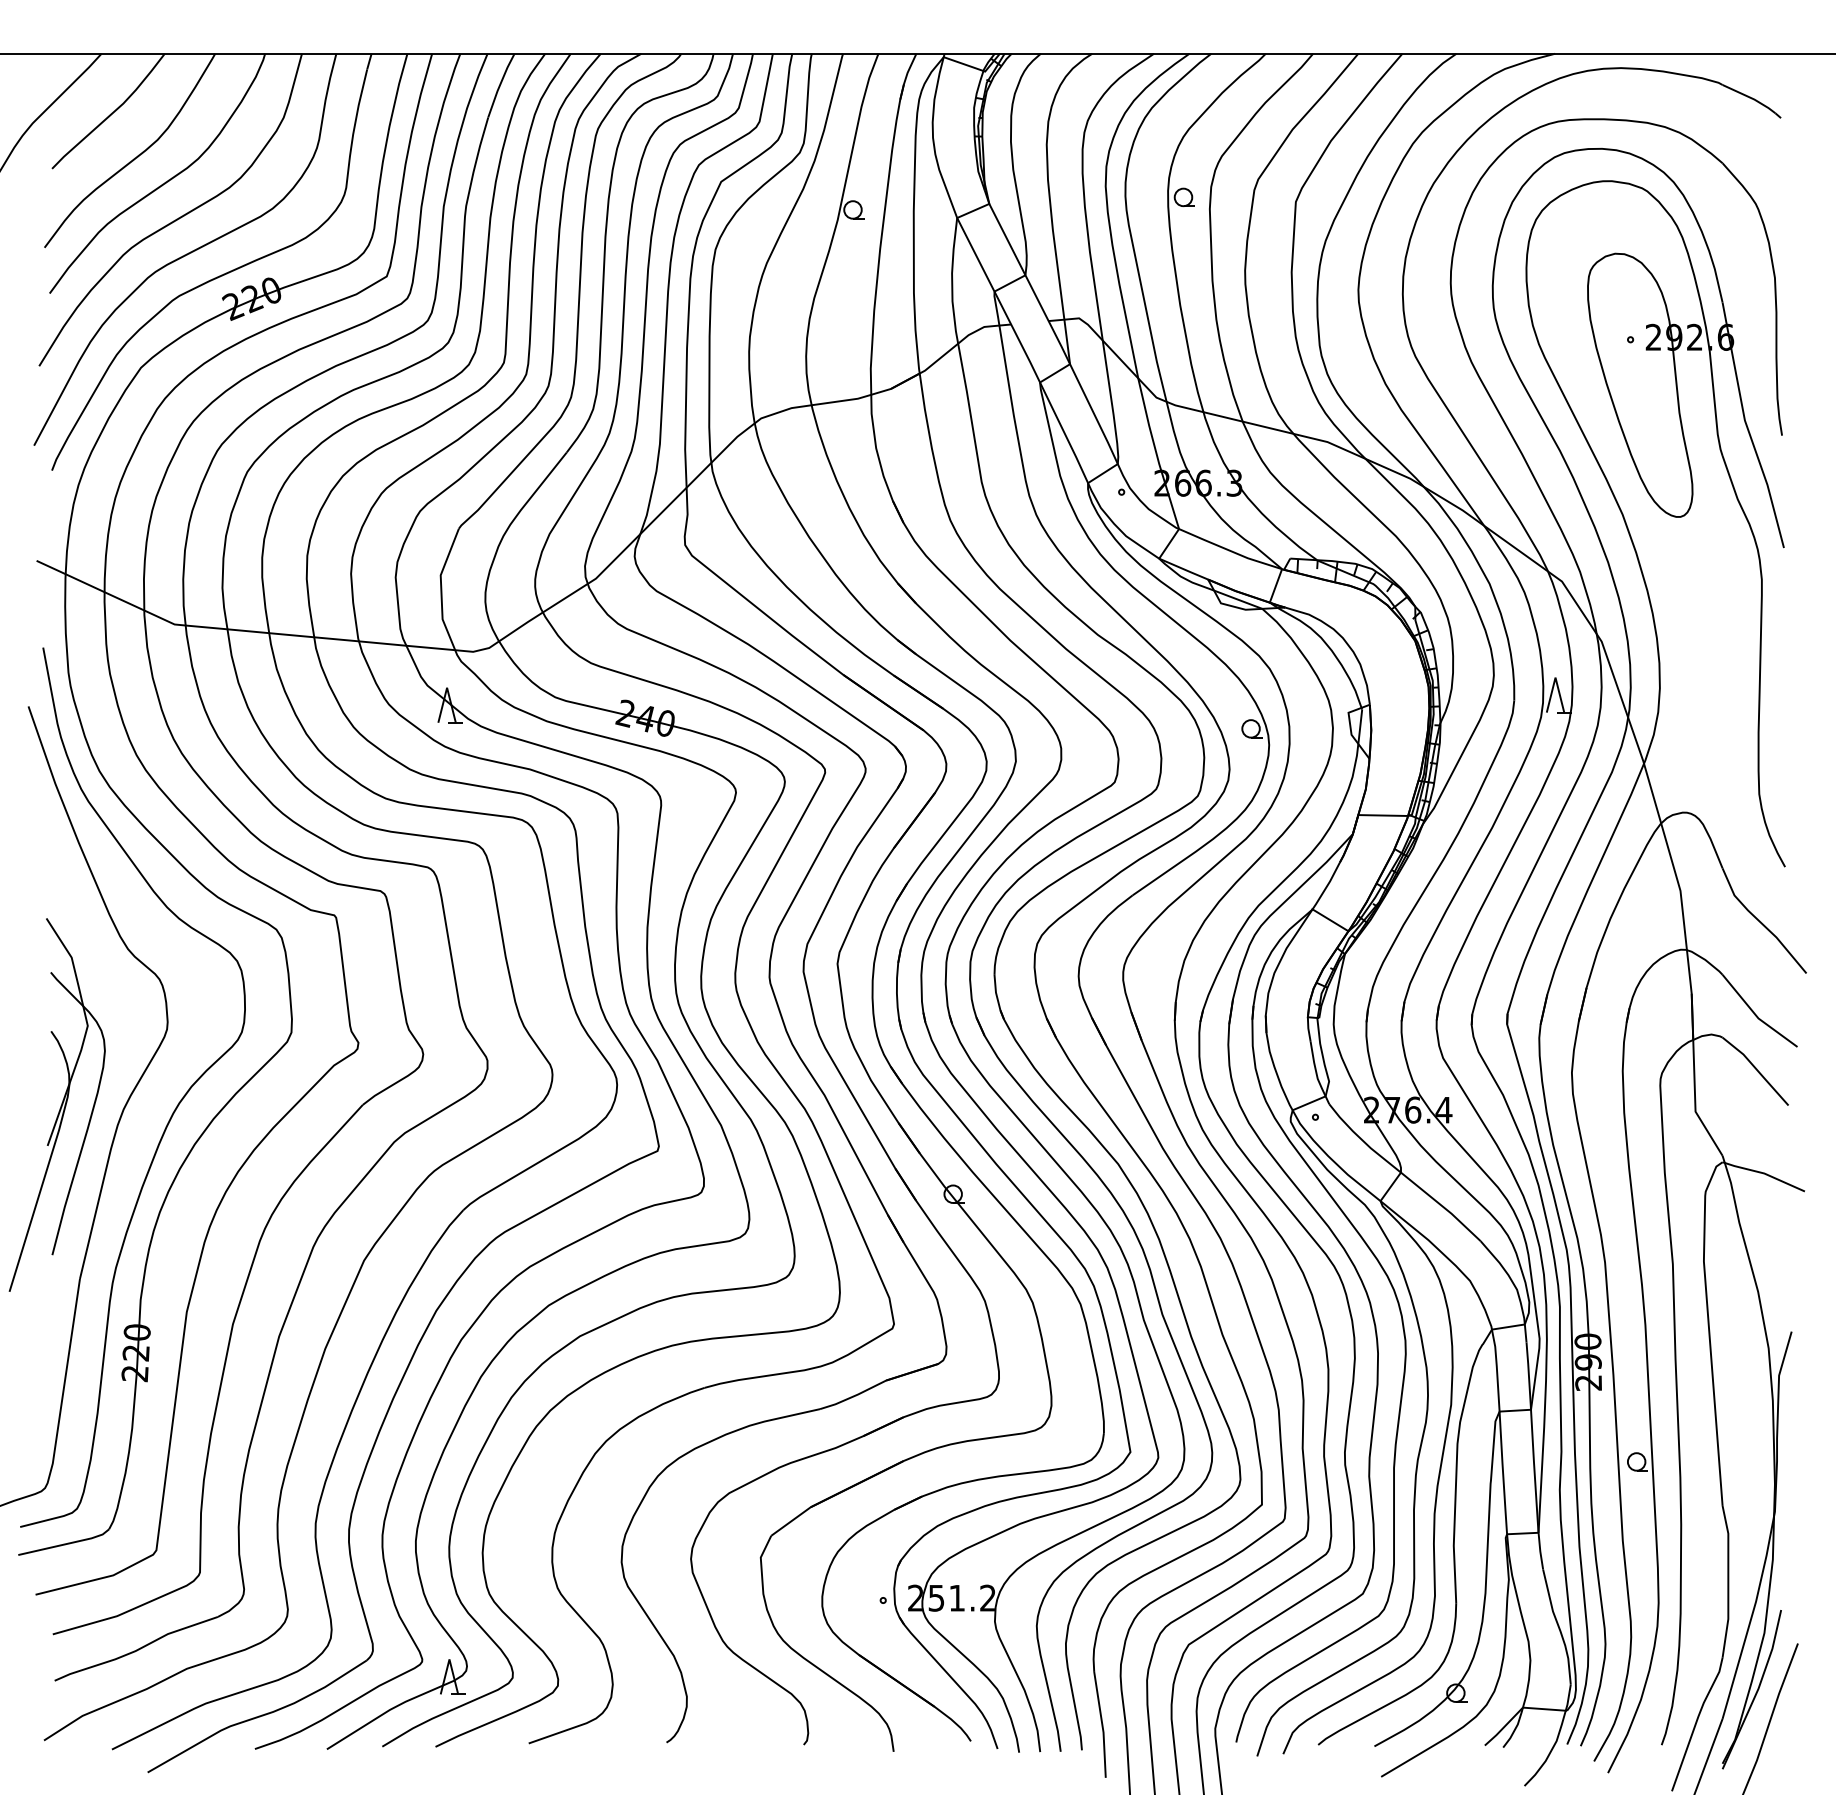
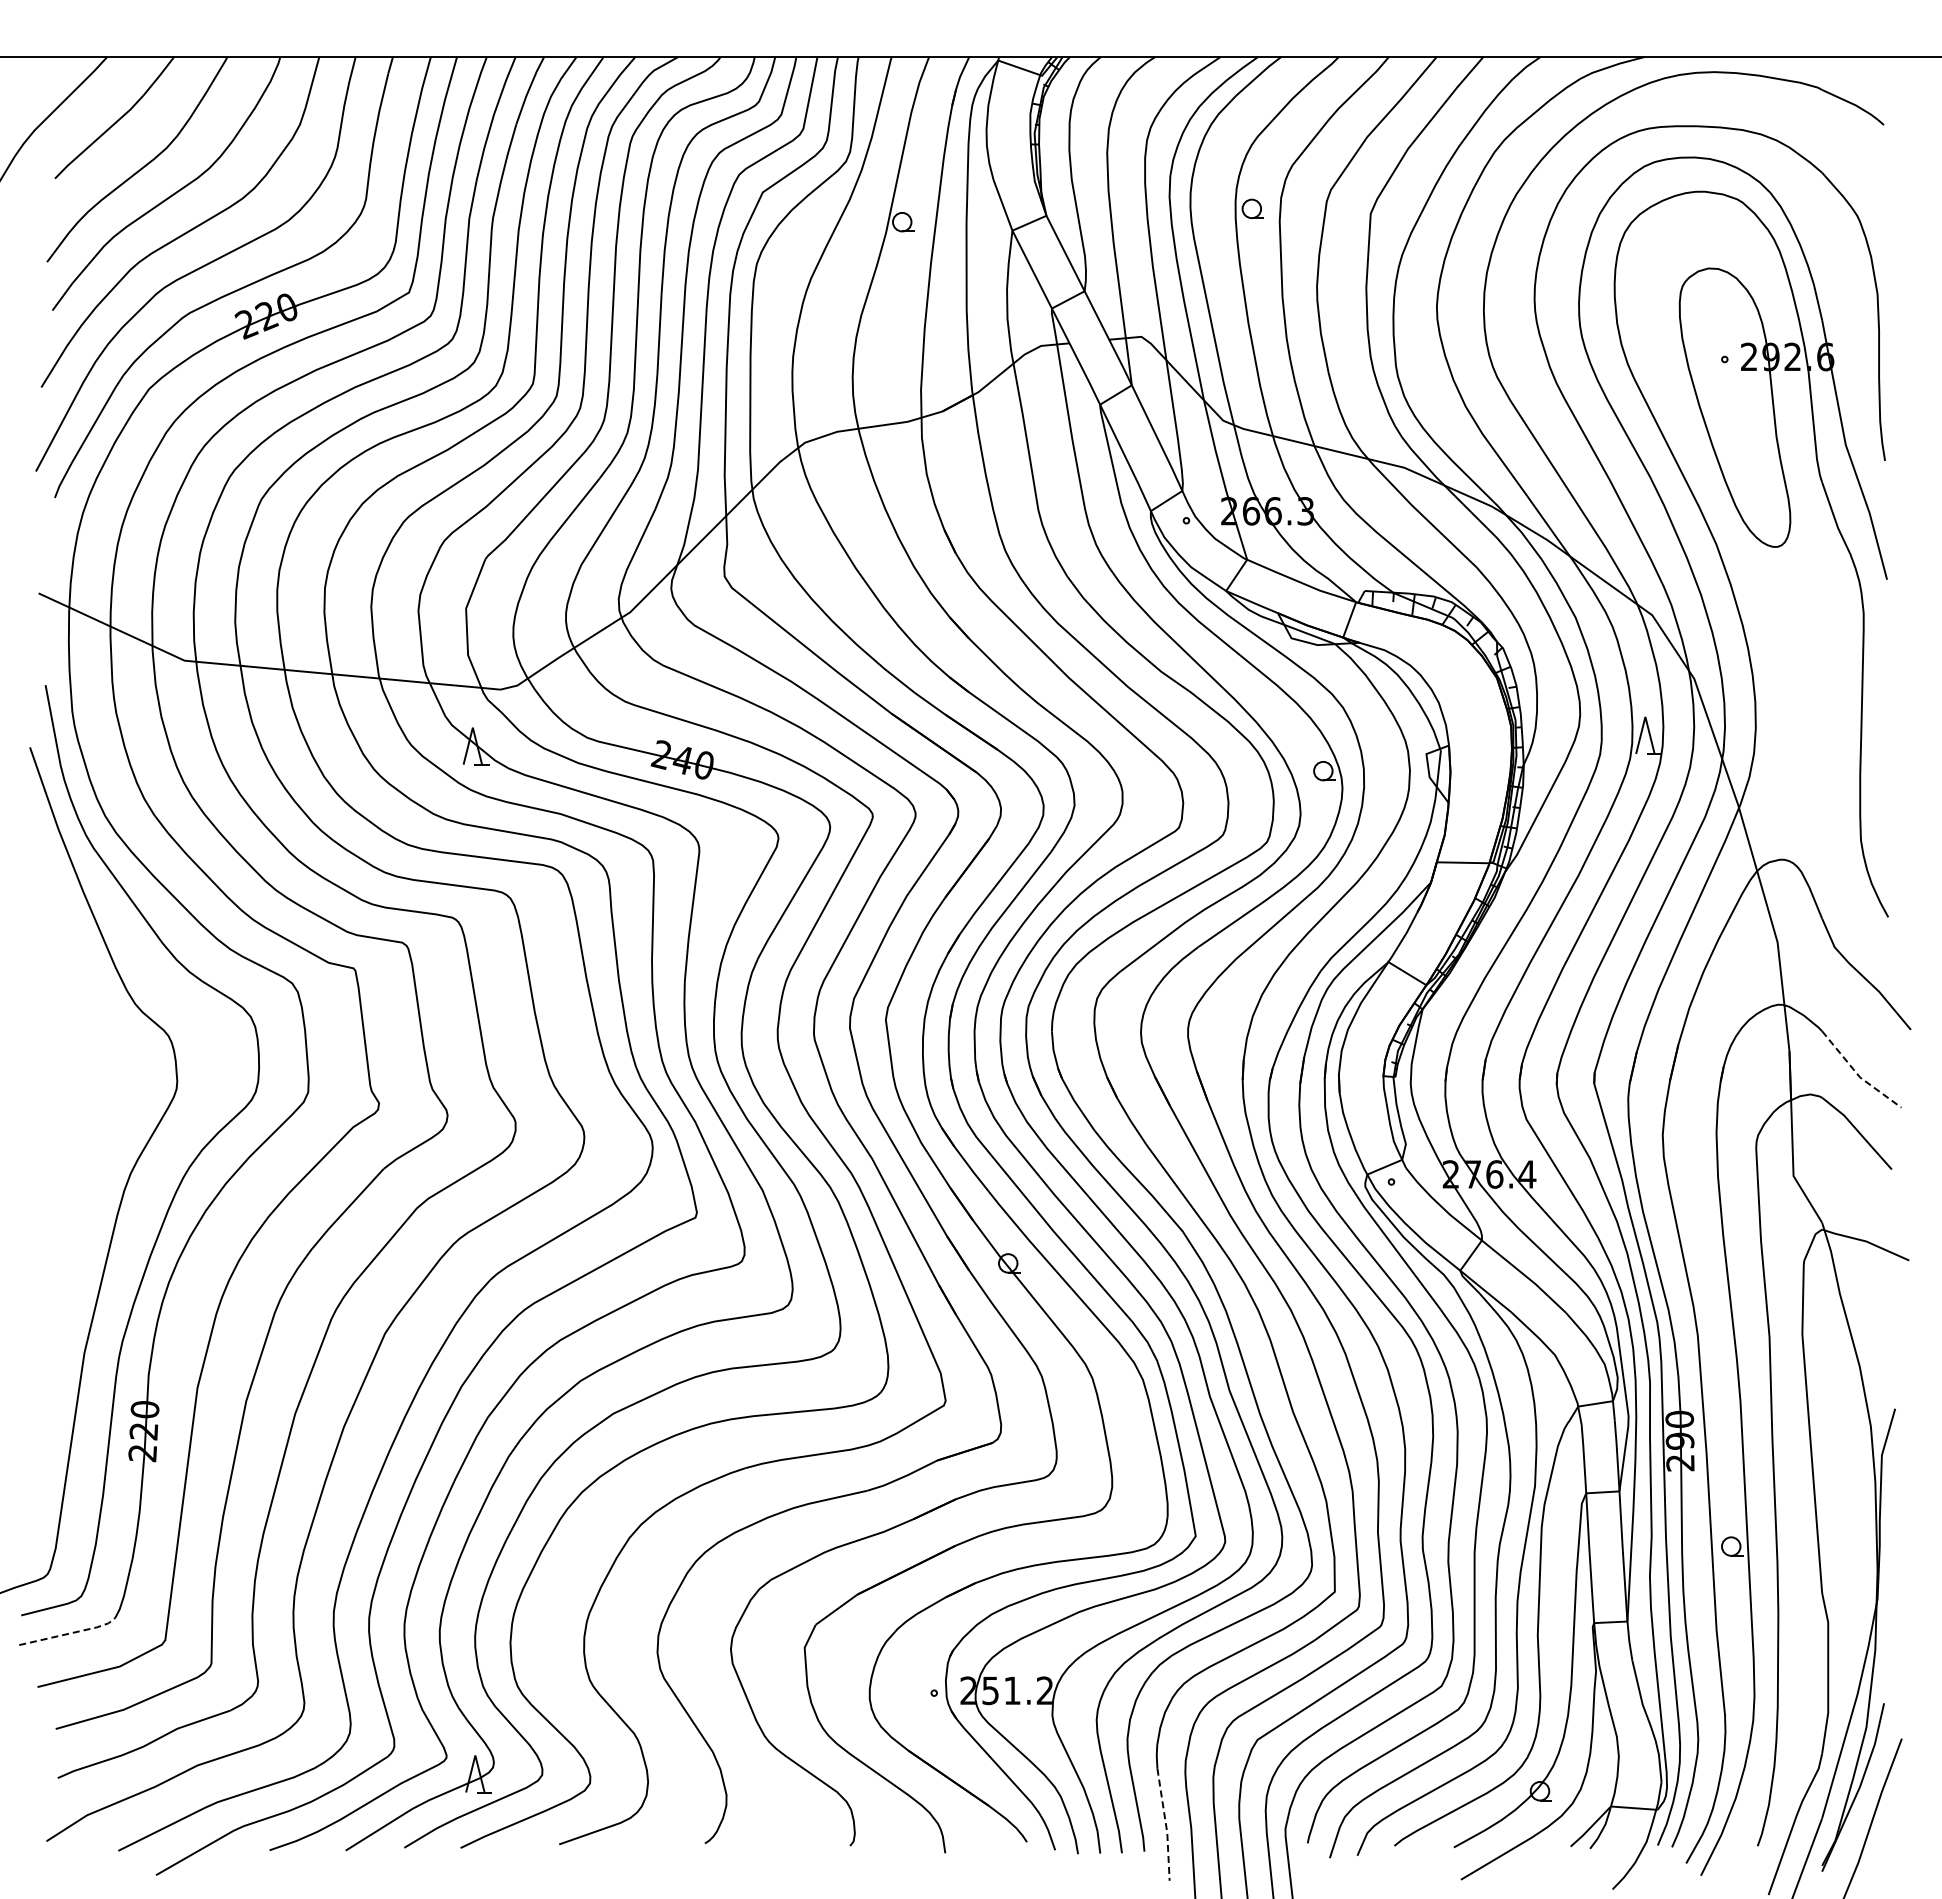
line: (1756, 1016) -> (1858, 1075), solid -> dashed
part: (57, 1104) -> (60, 1168), removed
line: (65, 1544) -> (69, 1633), solid -> dashed
line: (1102, 1725) -> (1166, 1825), solid -> dashed

